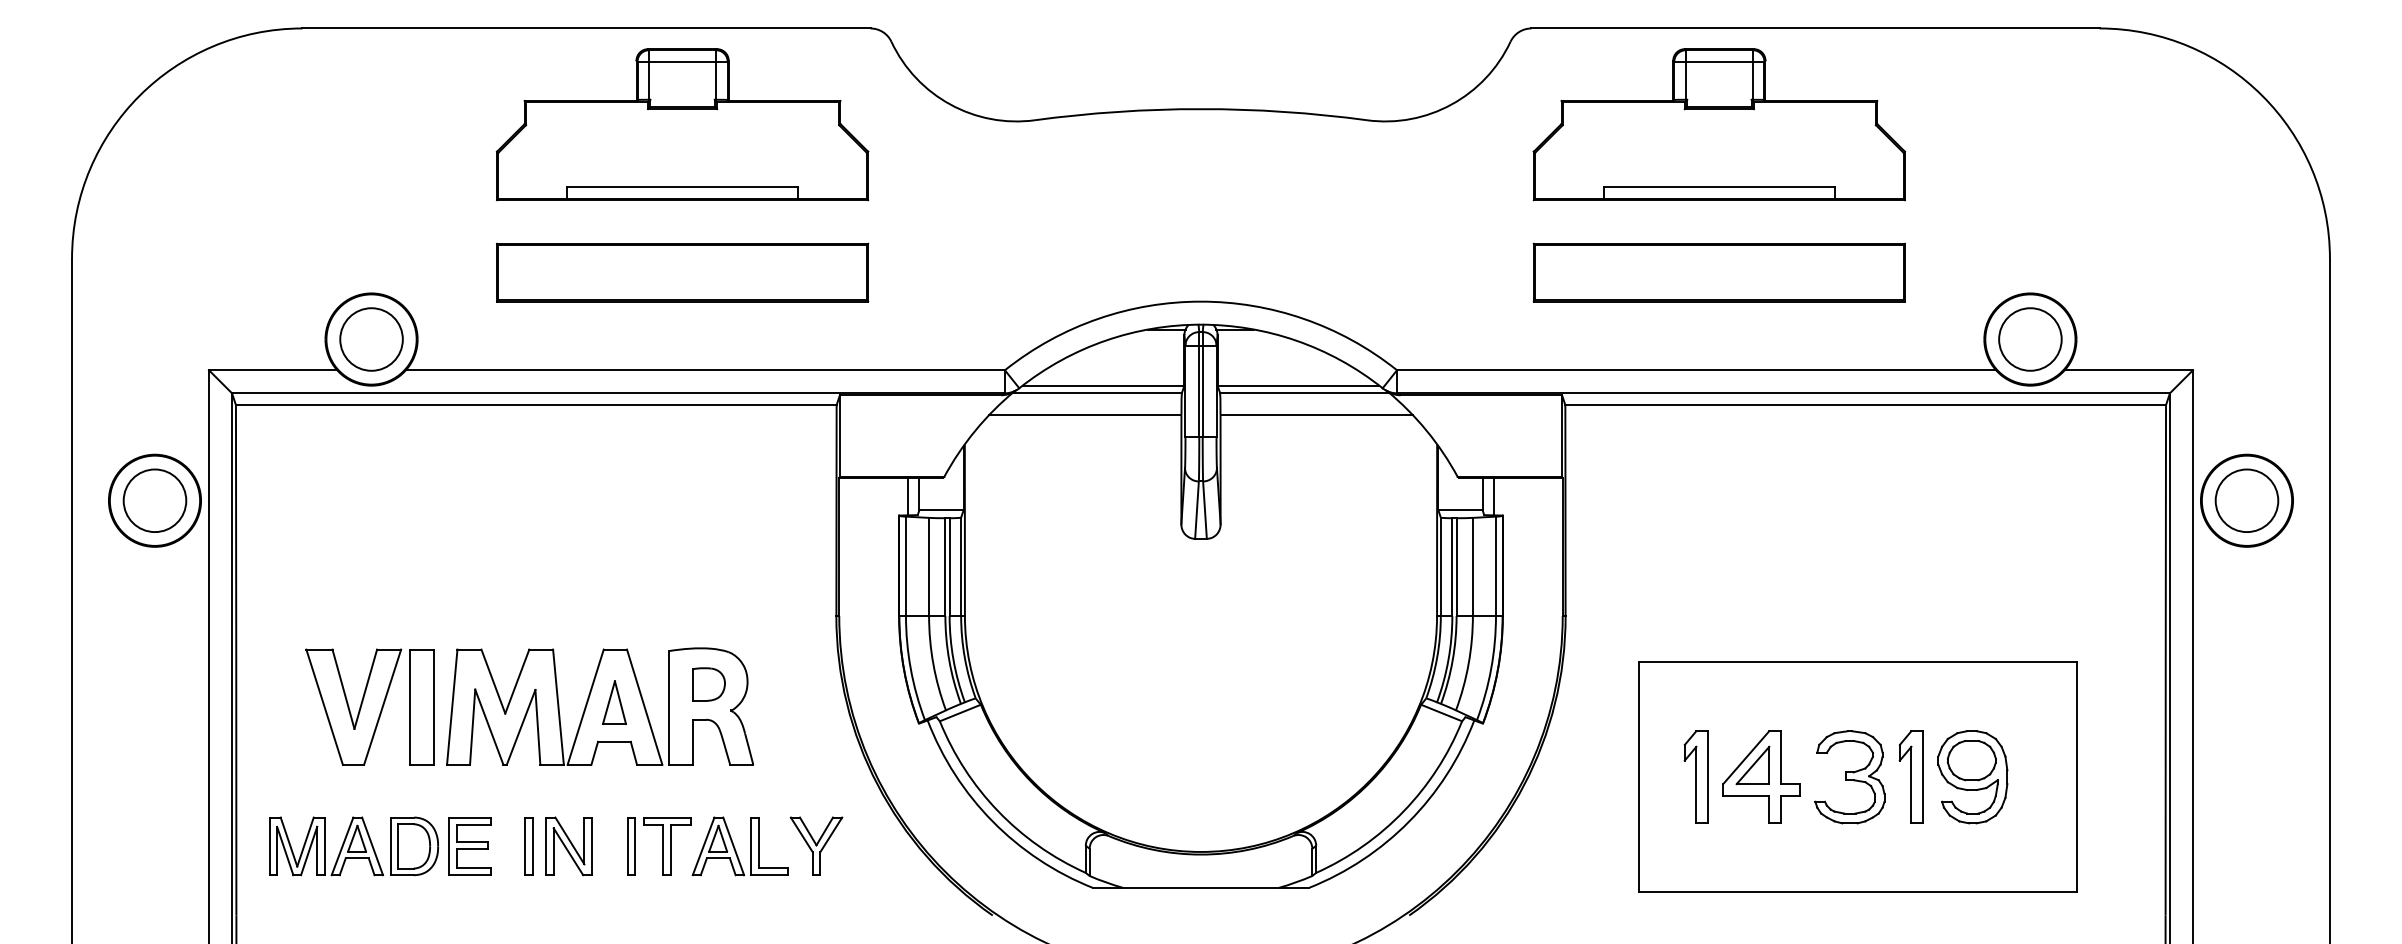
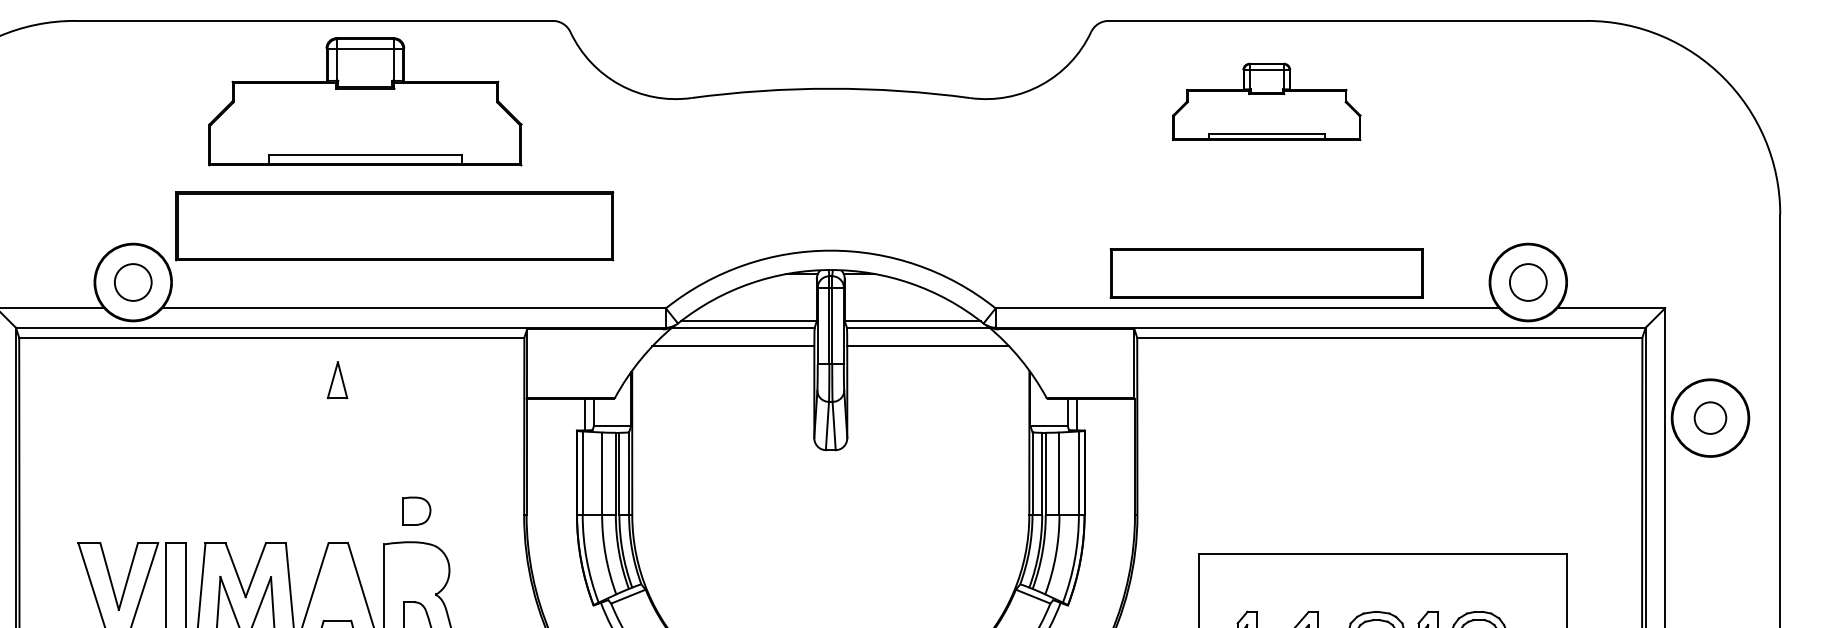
part: (682, 124) -> (365, 101), moved
part: (1719, 124) -> (1266, 101), size x0.6
part: (682, 272) -> (394, 226), size x1.4
part: (1718, 272) -> (1266, 273), moved
circle: (371, 339) -> (133, 282), size x0.7
circle: (2030, 339) -> (1528, 282), size x0.7
circle: (2246, 500) -> (1710, 417), size x0.6
part: (708, 684) -> (416, 511), moved
part: (614, 702) -> (337, 380), moved

